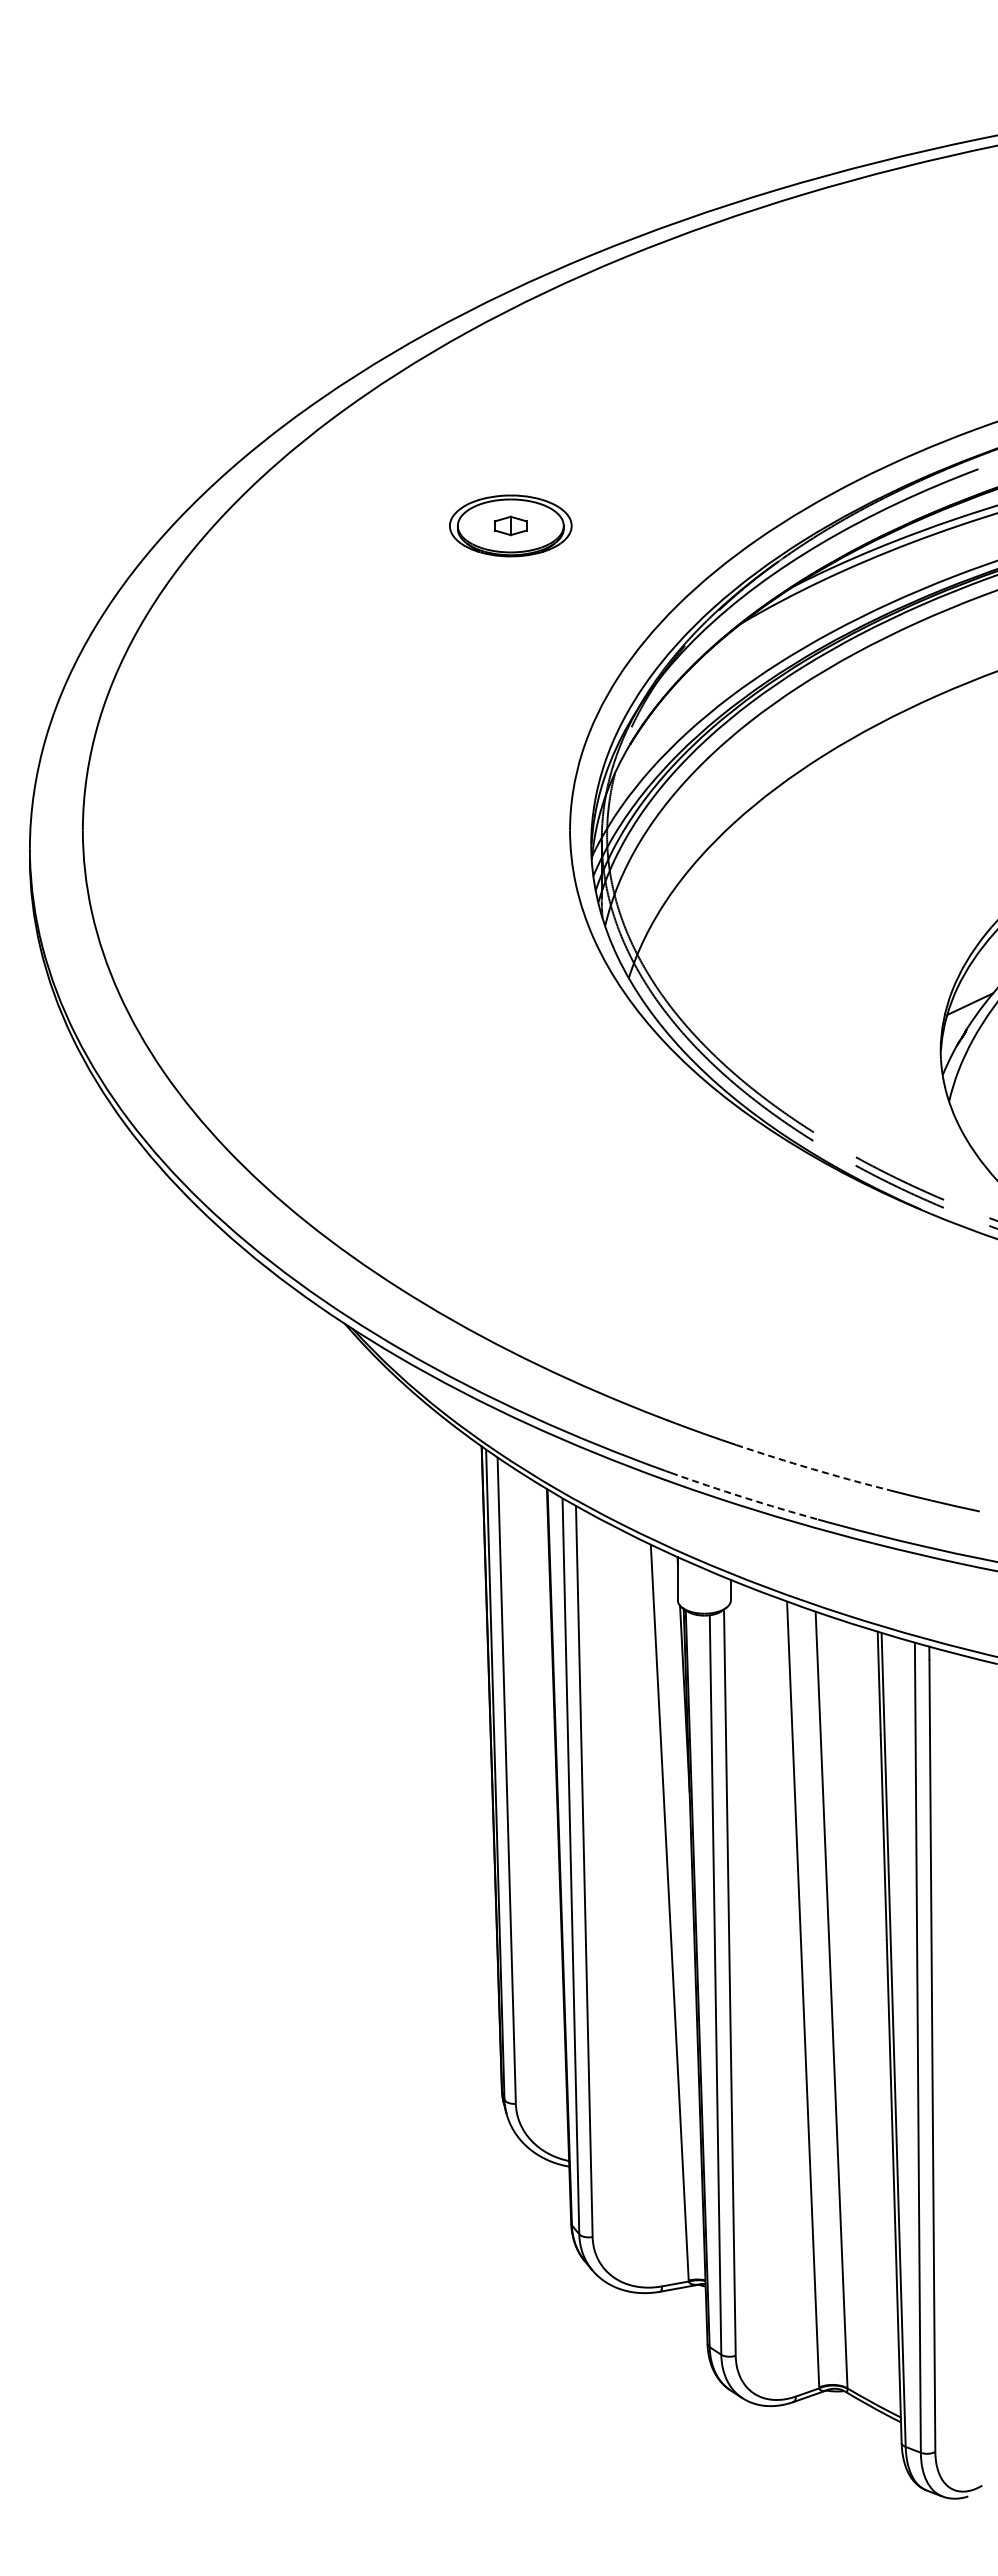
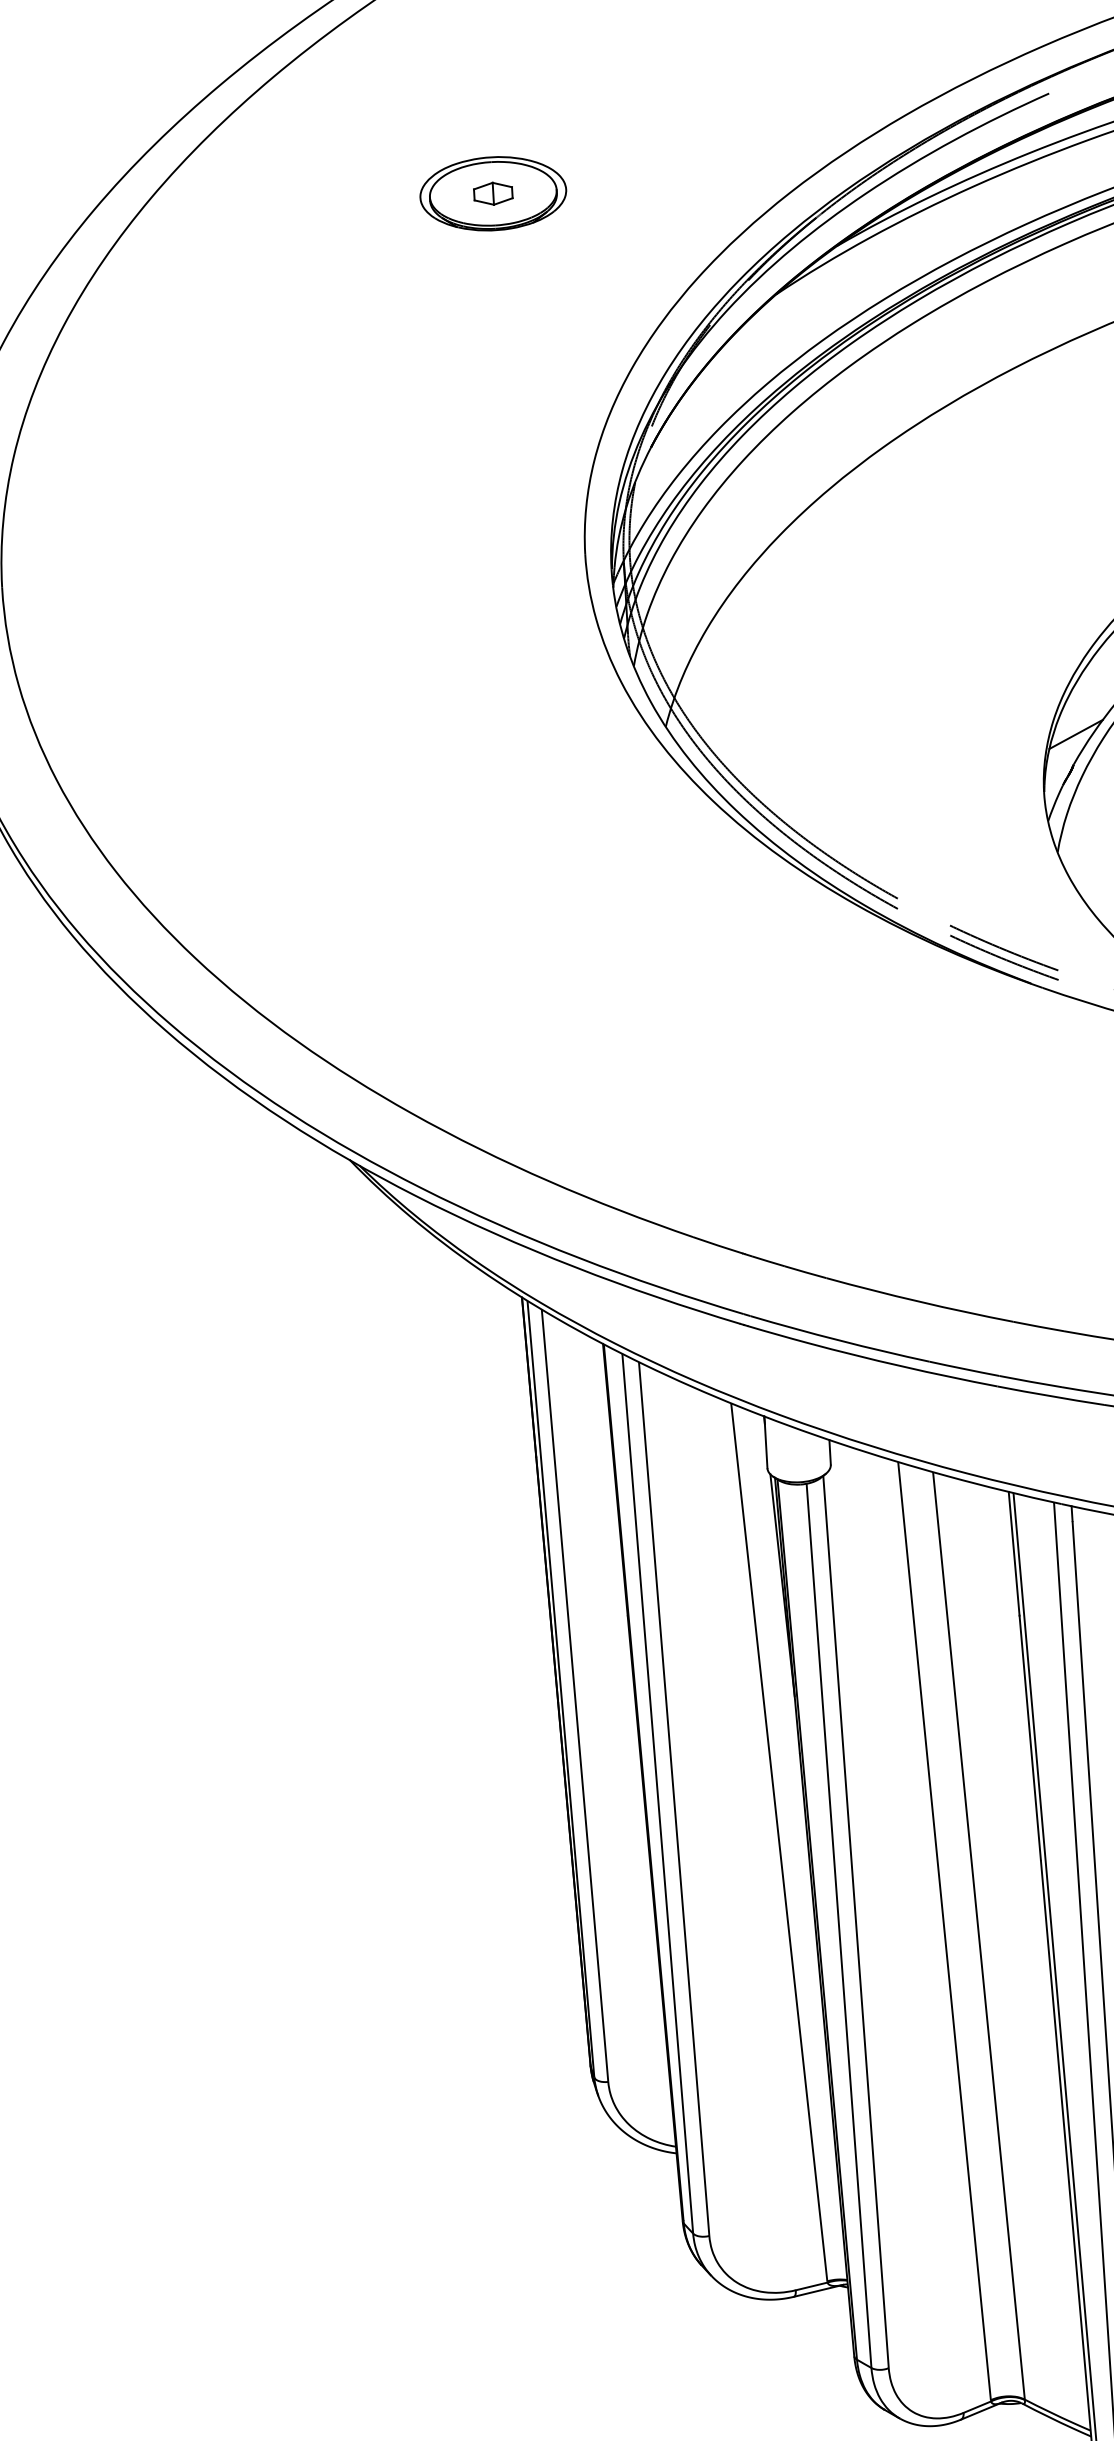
arc: (812, 1469) -> (919, 1302), dashed -> solid
arc: (744, 1497) -> (840, 1340), dashed -> solid

